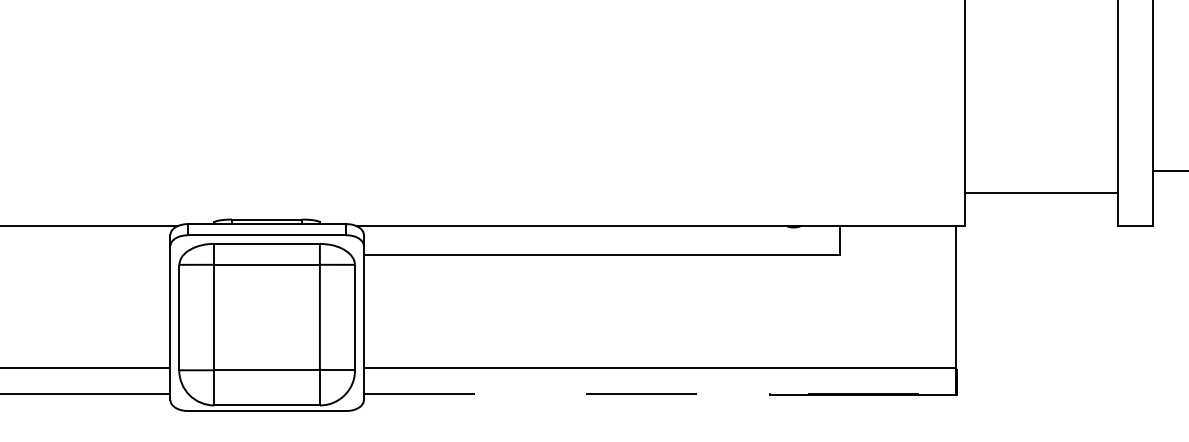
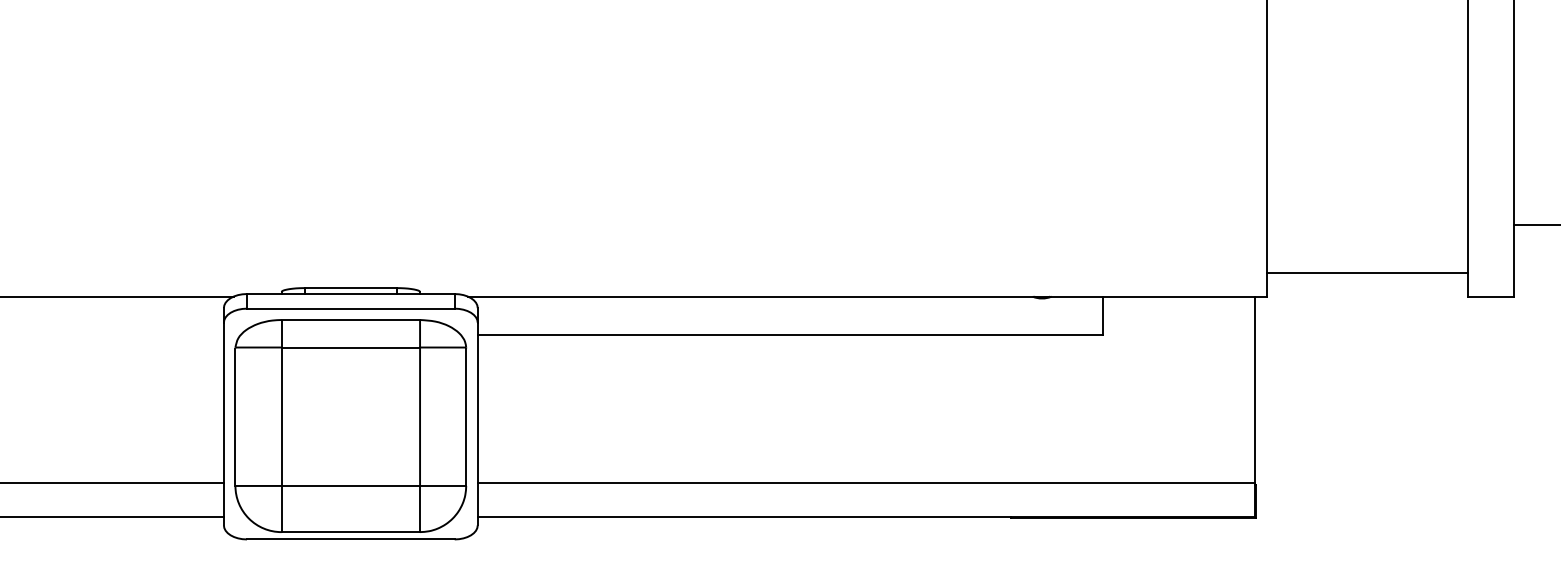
line: (1040, 192) -> (1365, 272), moved
line: (659, 393) -> (865, 516), dashed -> solid

